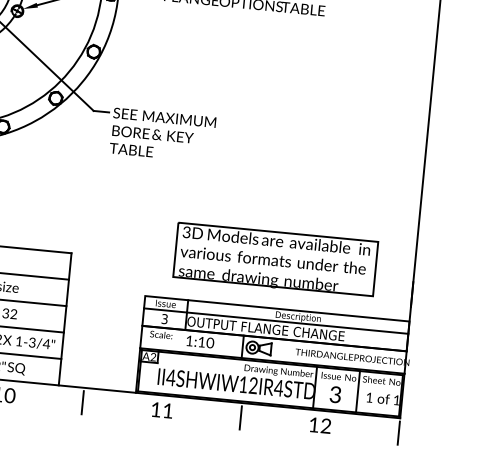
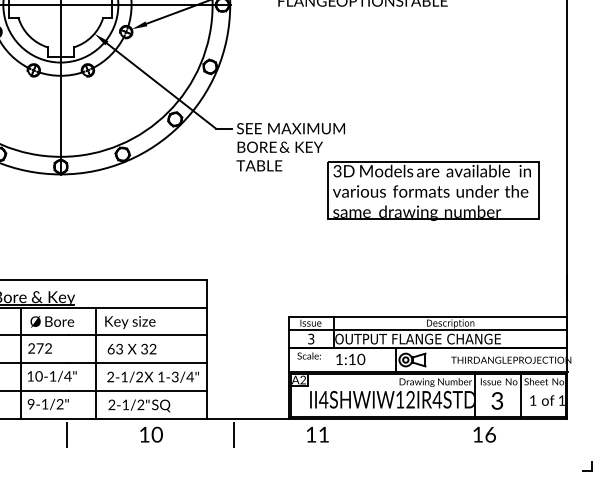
part: (276, 259) -> (433, 190), moved
line: (240, 417) -> (400, 434), removed
text: (326, 425) -> (490, 434), 12 -> 16
line: (399, 432) -> (567, 434), removed

